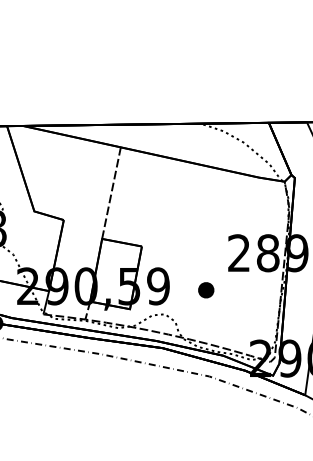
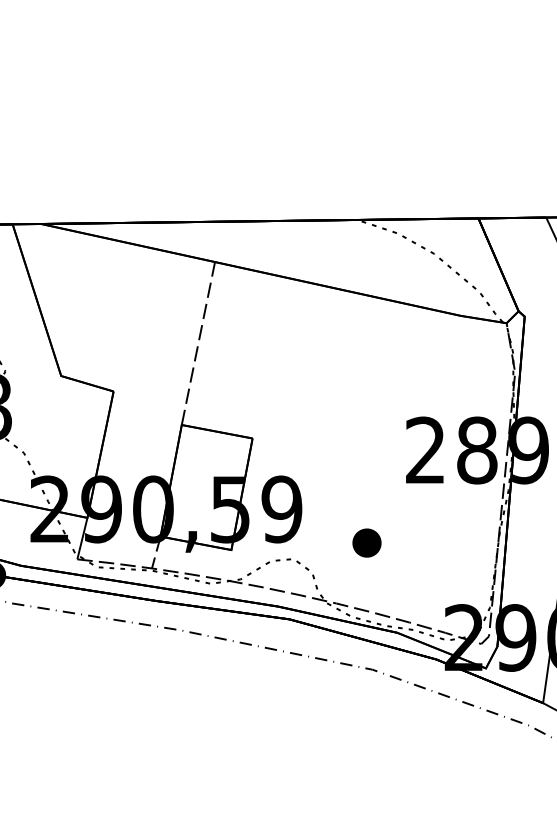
part: (206, 290) -> (367, 543), moved

